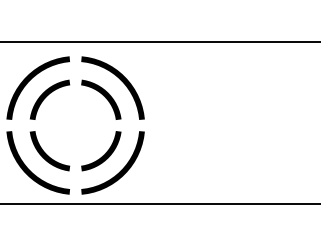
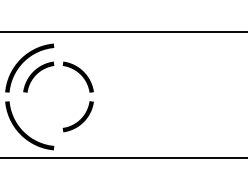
curve: (119, 79) -> (92, 61), removed
curve: (46, 153) -> (36, 118), removed
curve: (120, 170) -> (93, 131), removed

